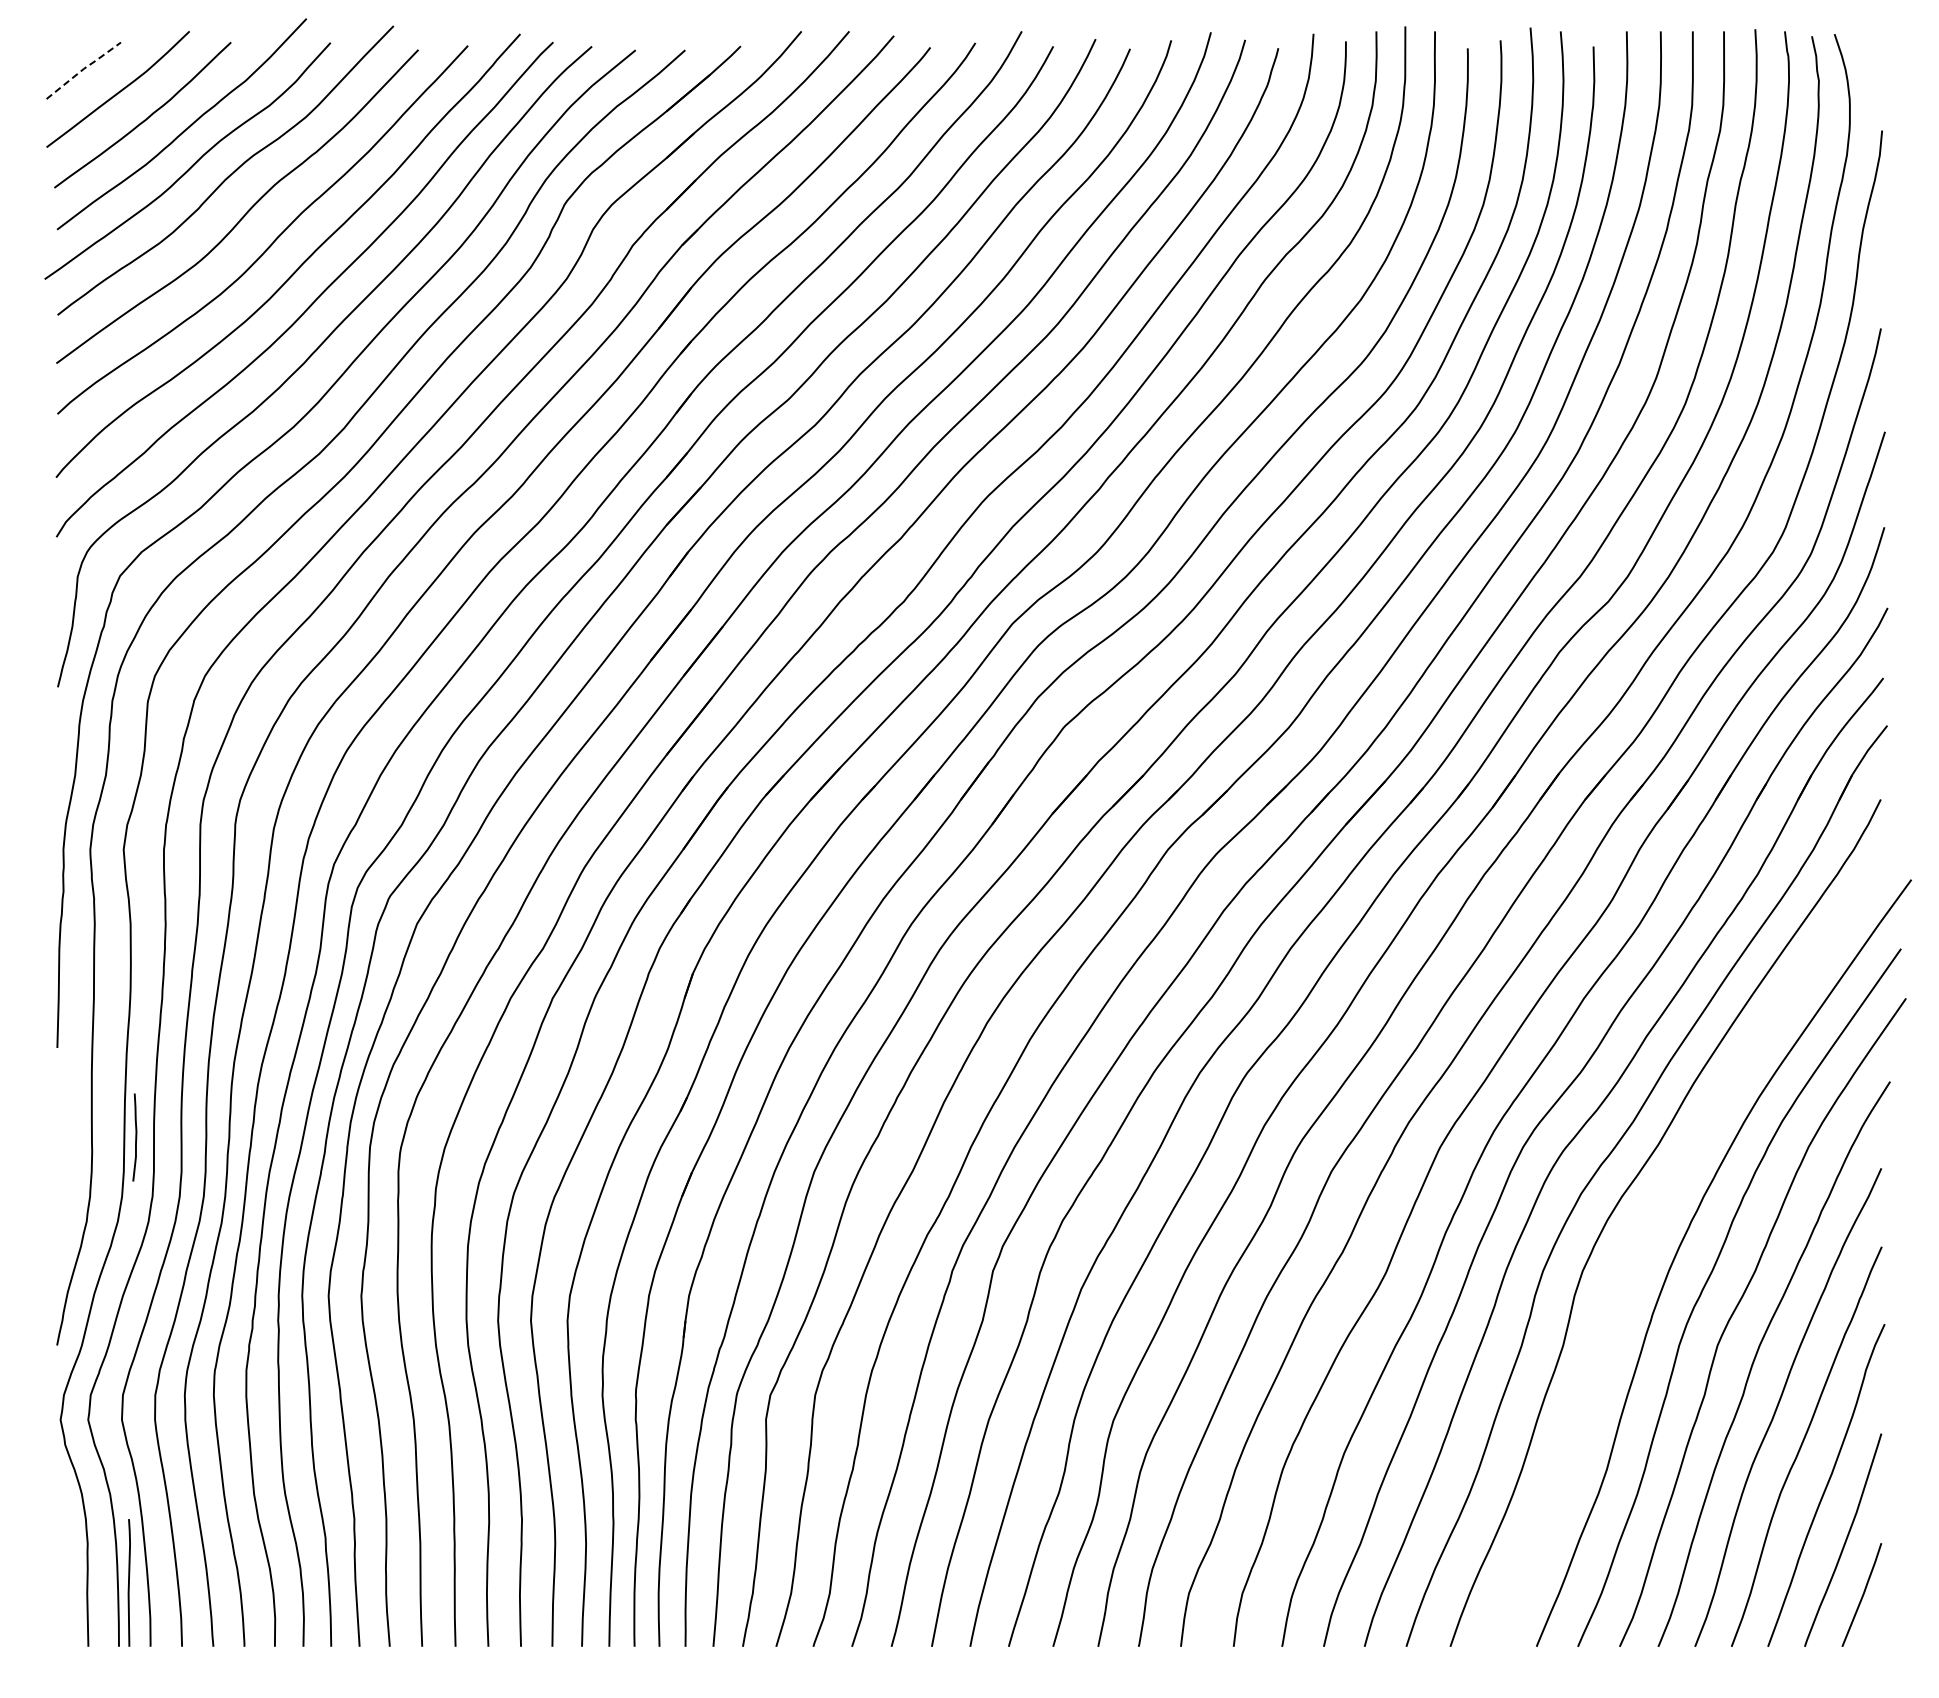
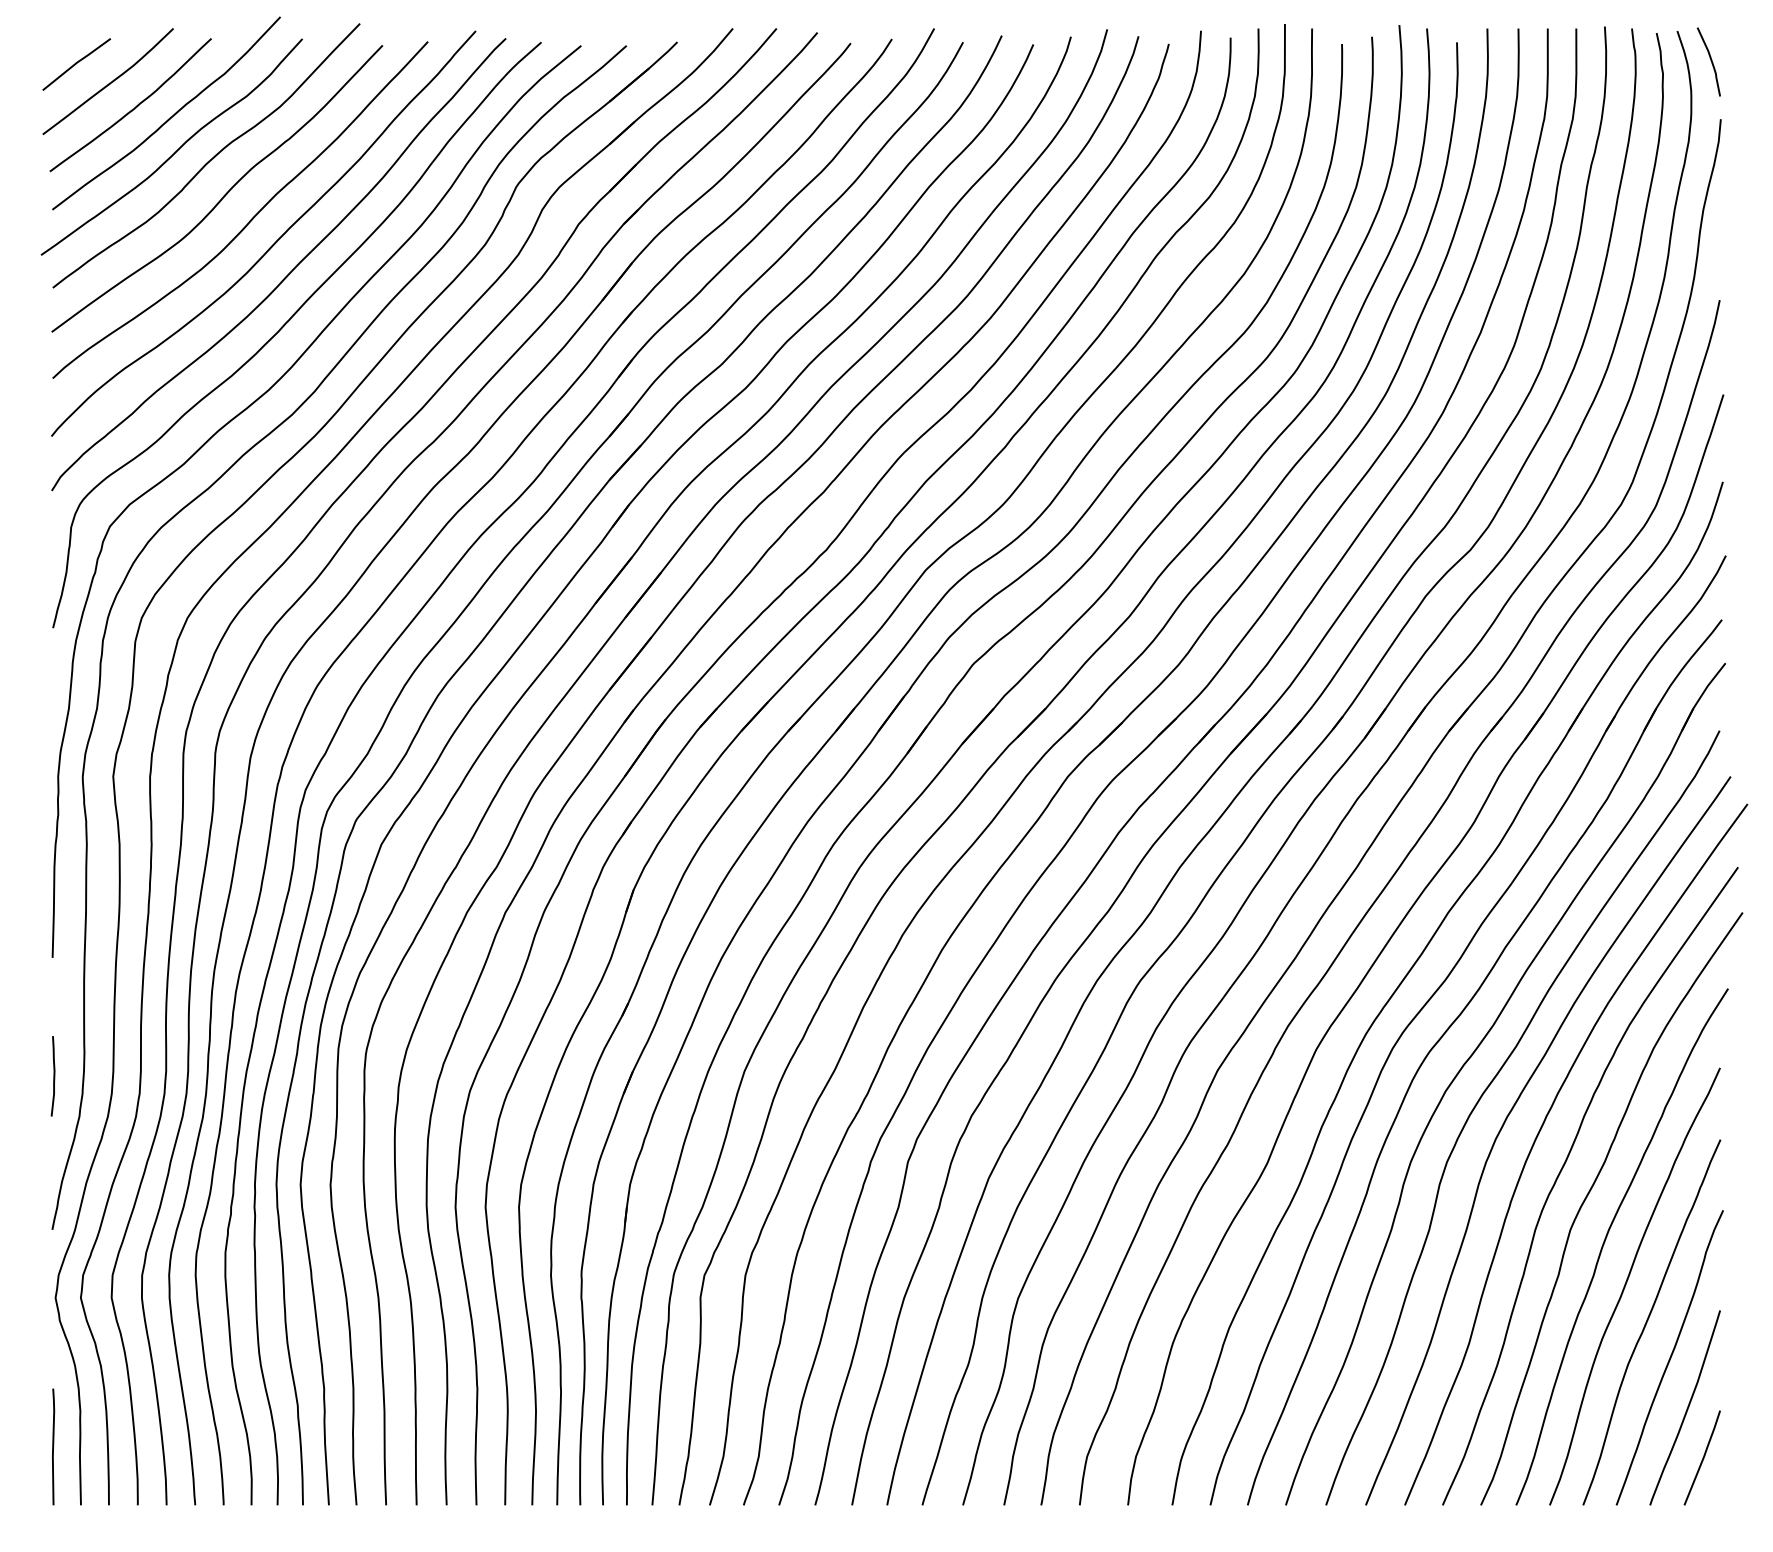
curve: (1871, 67) -> (1711, 61), added
line: (84, 68) -> (77, 62), dashed -> solid
curve: (135, 1137) -> (53, 1076), moved
curve: (1651, 1219) -> (1509, 1114), added
curve: (128, 1582) -> (52, 1446), moved

